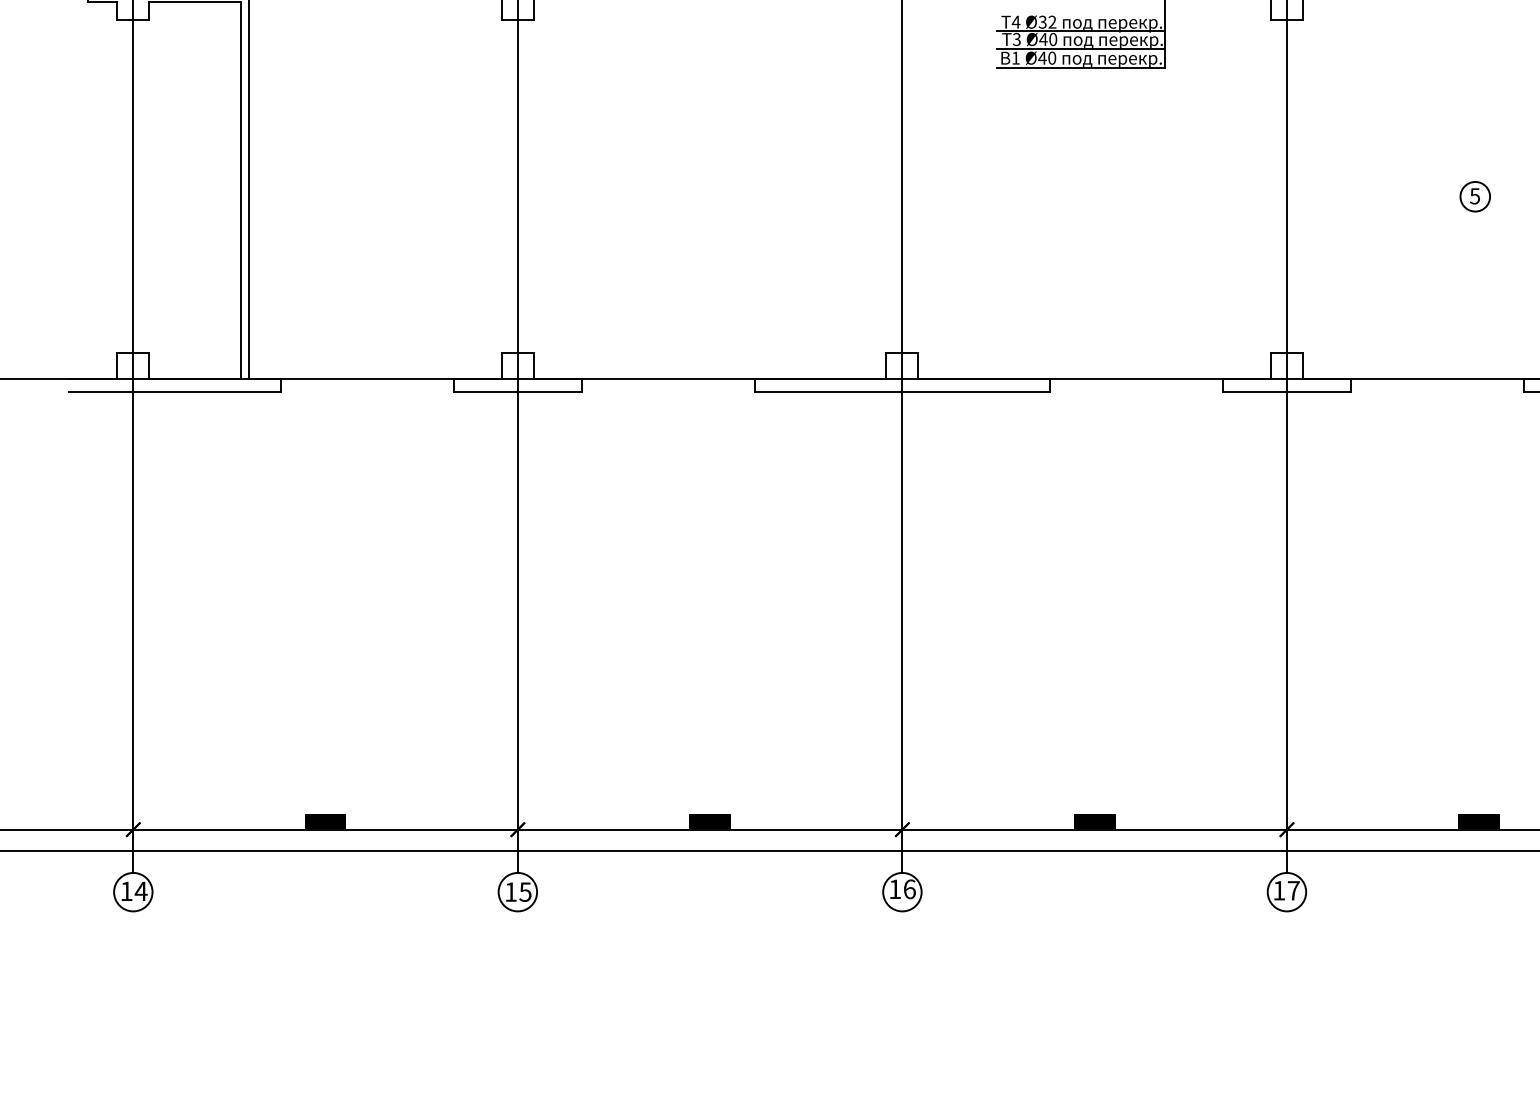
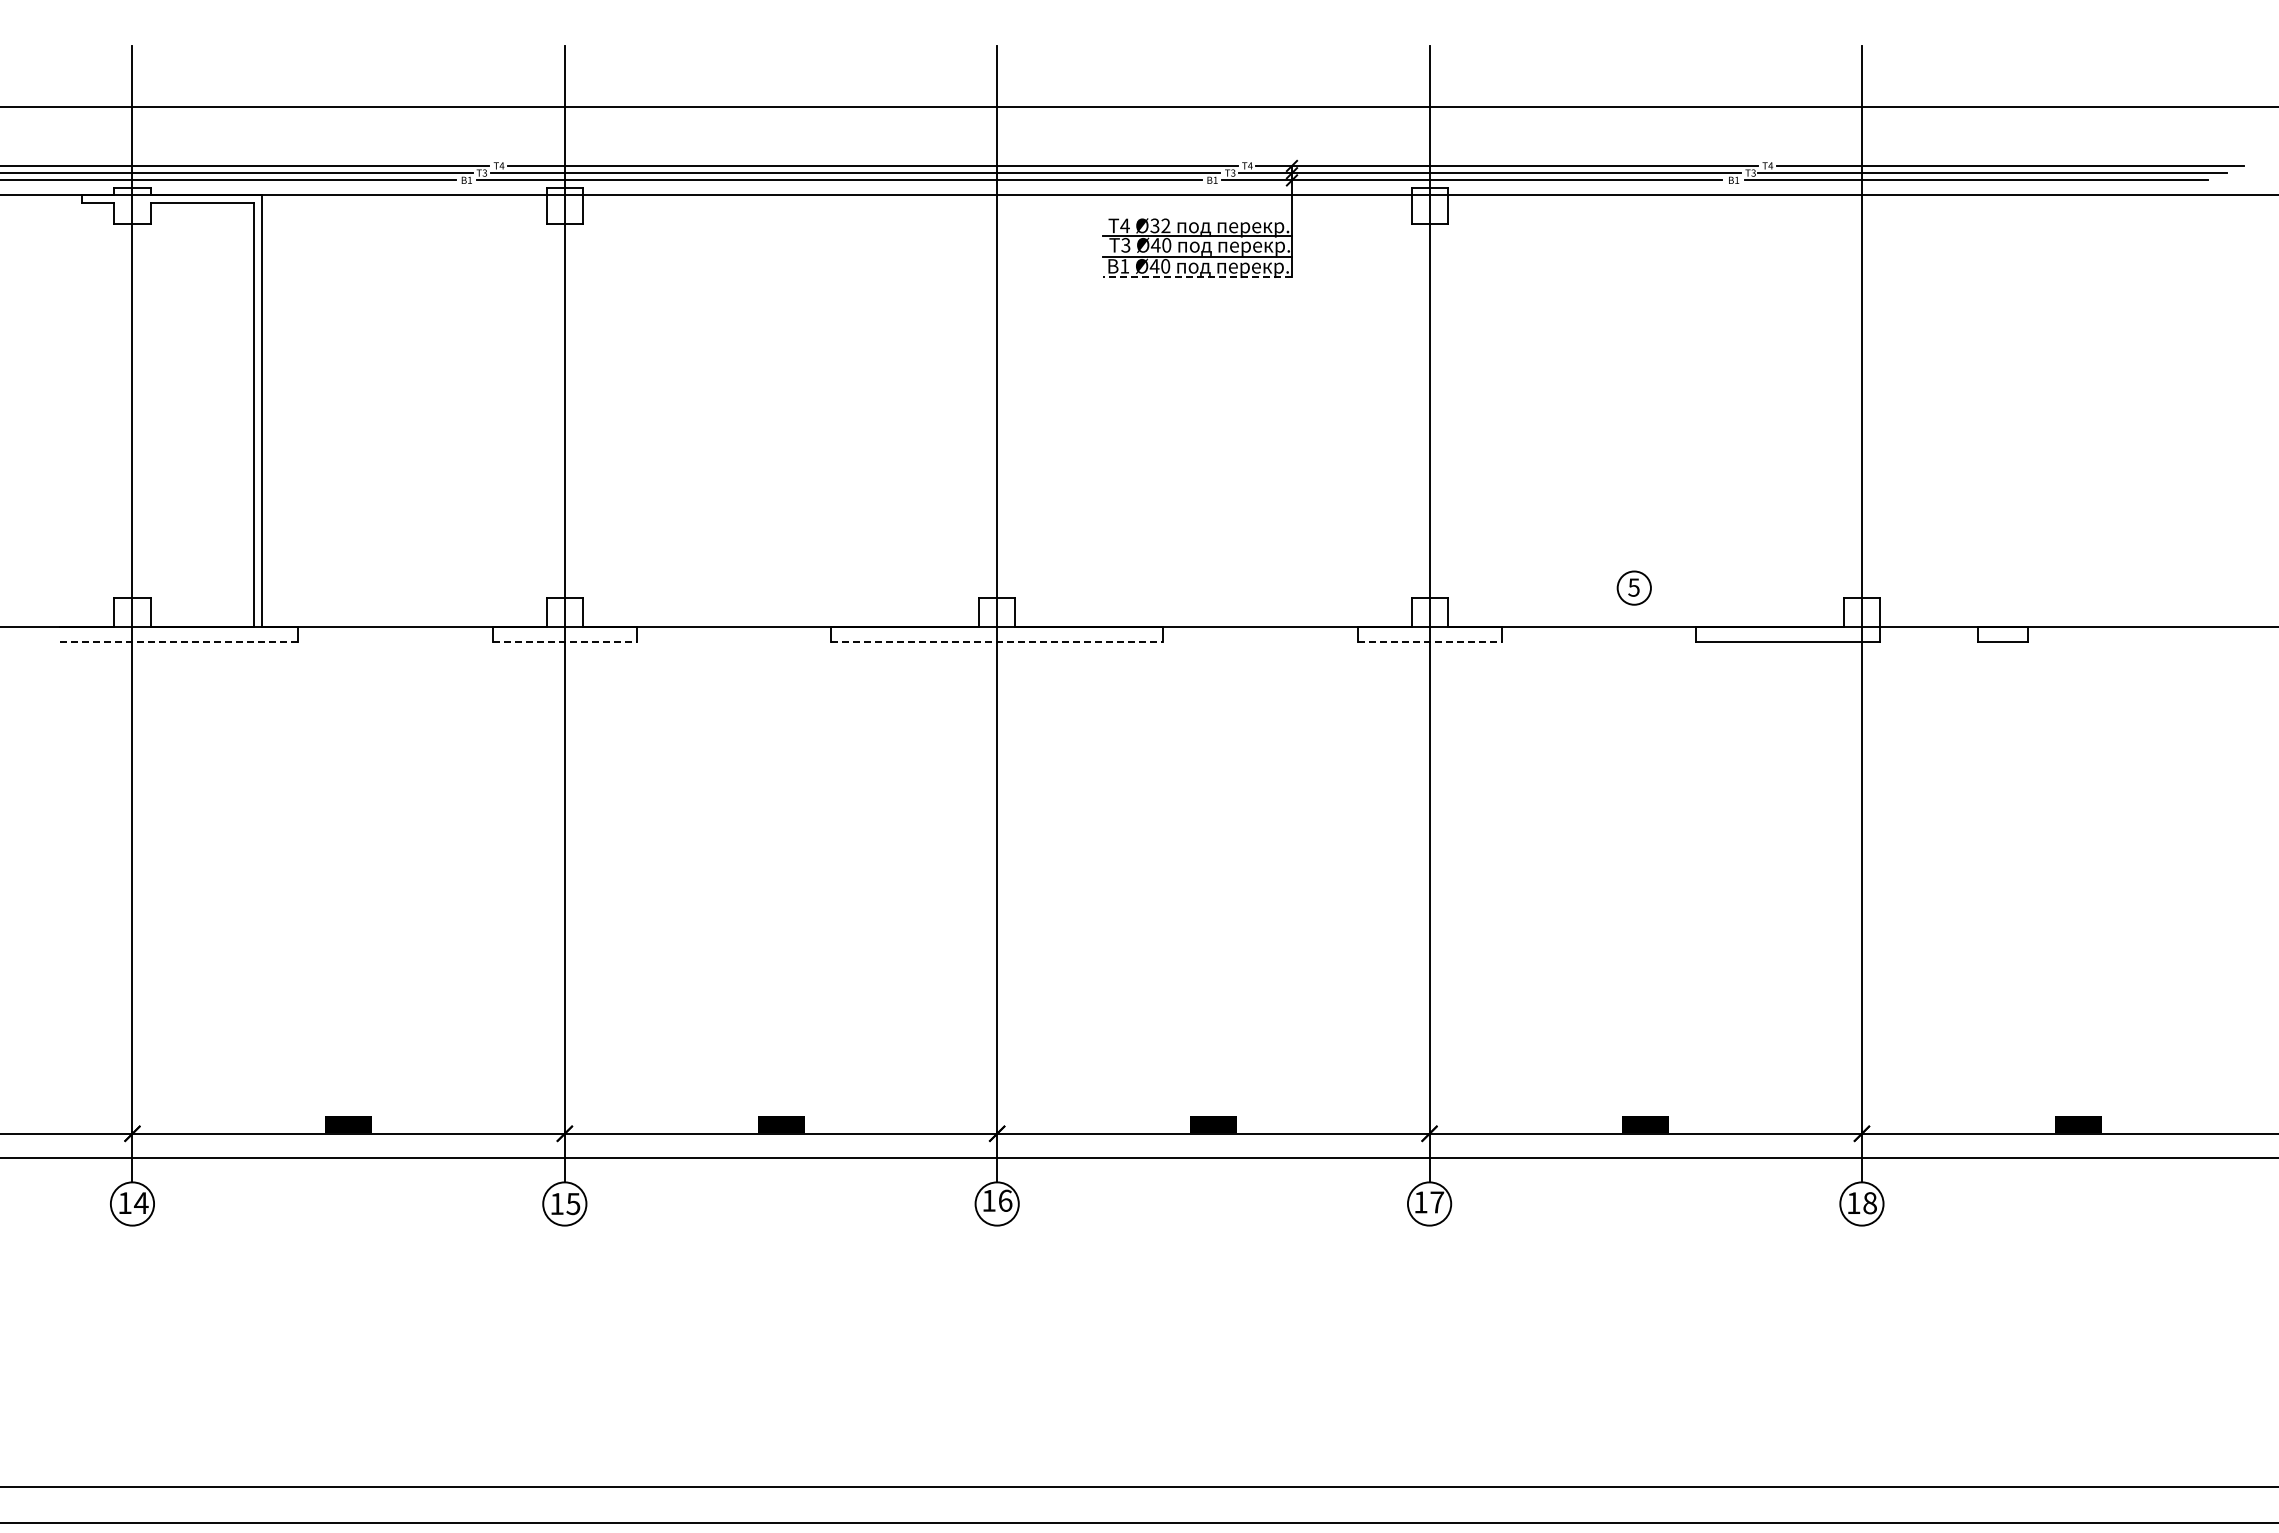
line: (1080, 68) -> (1197, 277), solid -> dashed
part: (1474, 196) -> (1633, 587), moved
line: (175, 391) -> (179, 641), solid -> dashed
line: (518, 391) -> (565, 641), solid -> dashed
line: (902, 391) -> (997, 641), solid -> dashed
line: (1287, 391) -> (1430, 641), solid -> dashed

